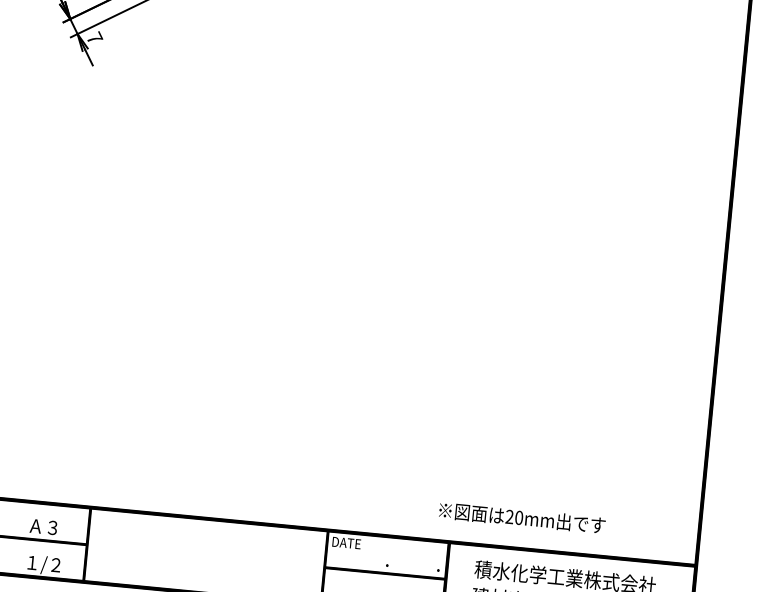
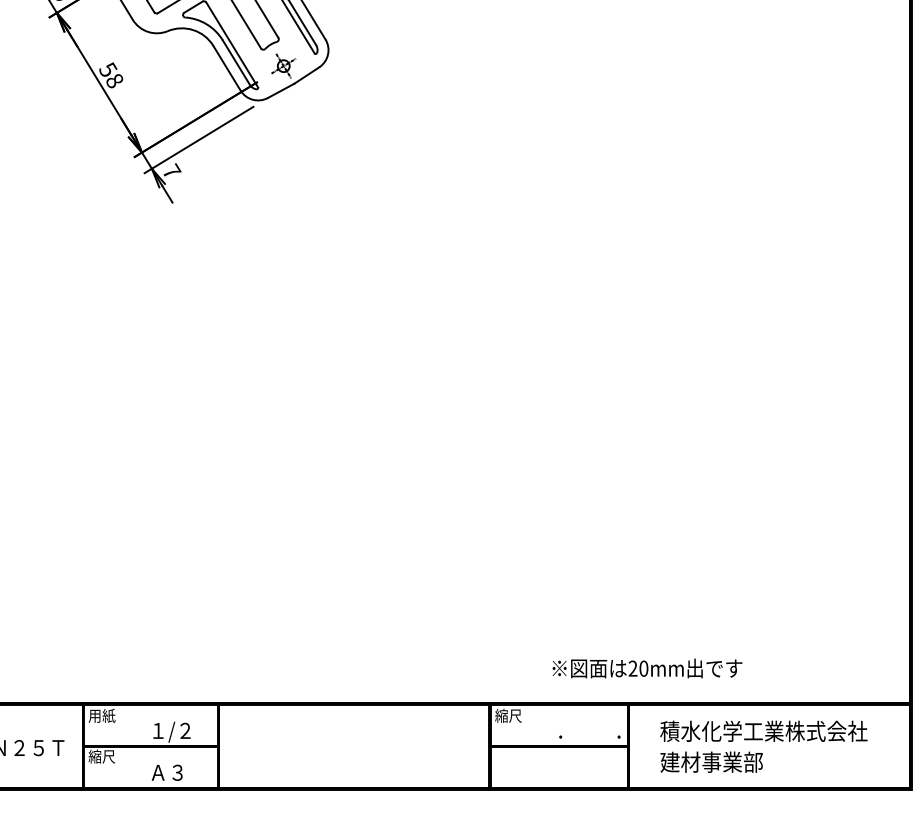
text: (522, 518) -> (647, 668), moved
text: (46, 527) -> (170, 731), Ａ３ -> １/２
text: (346, 542) -> (511, 715), DATE -> 縮尺
text: (42, 564) -> (170, 773), １/２ -> Ａ３

